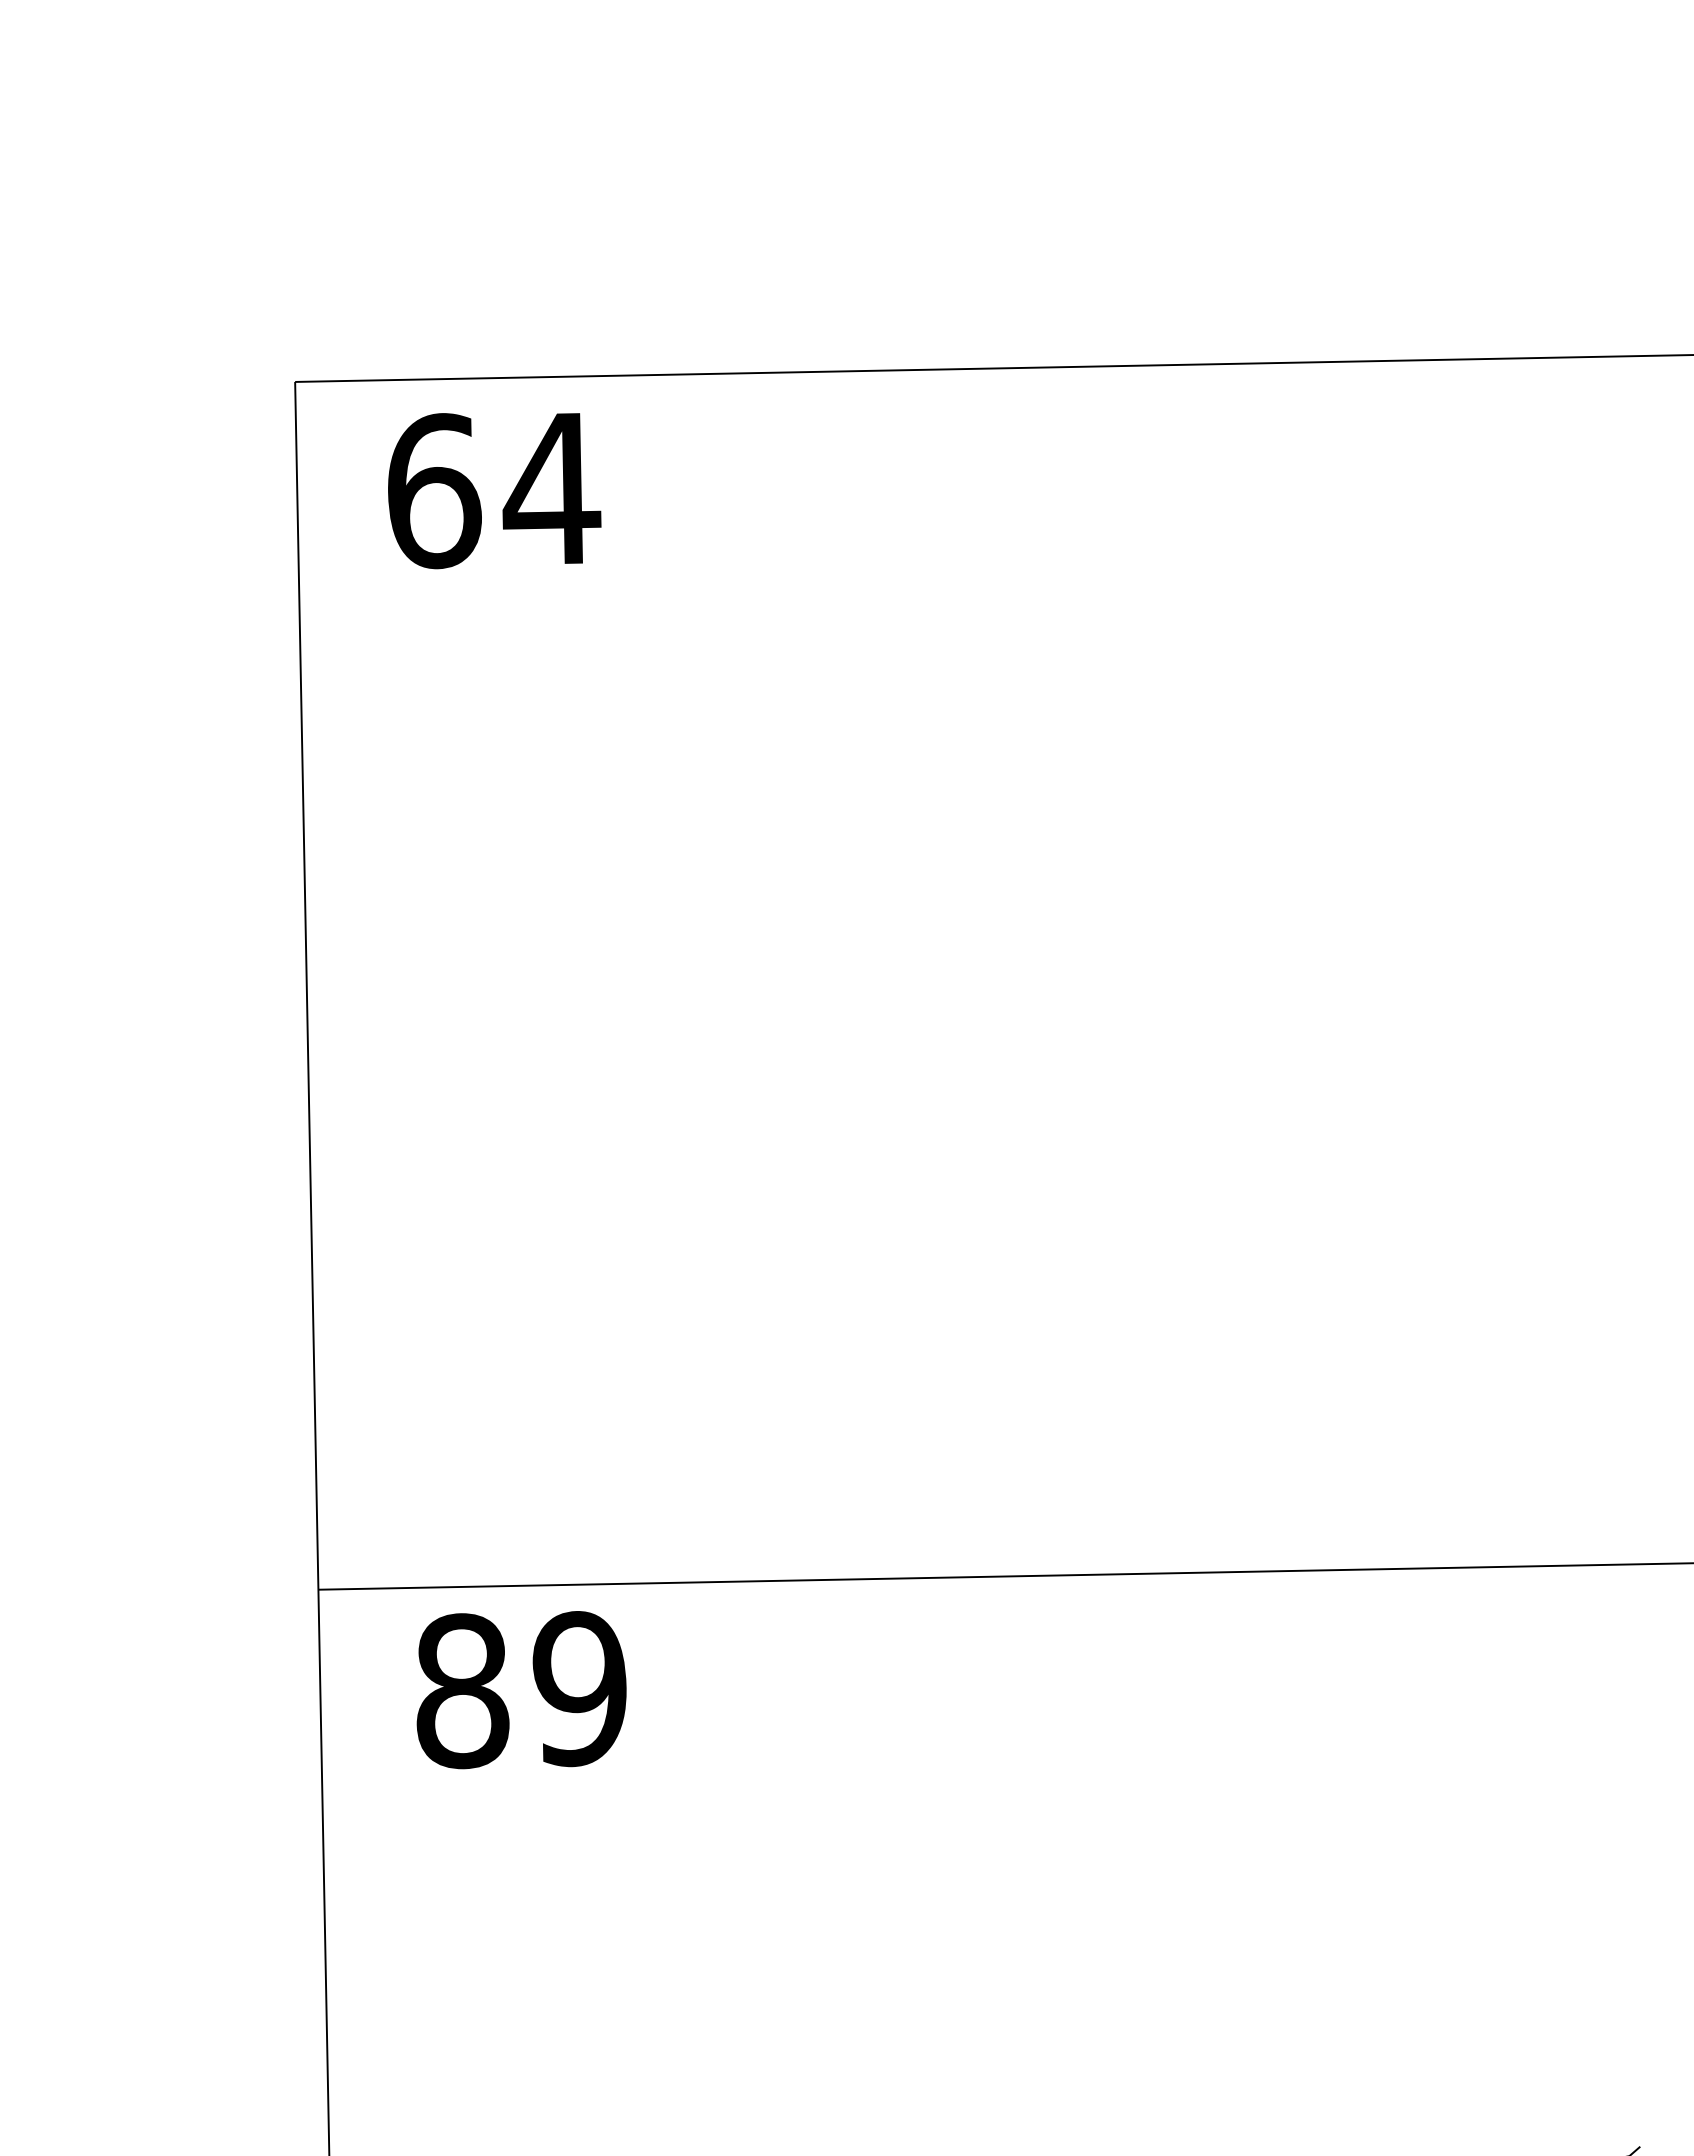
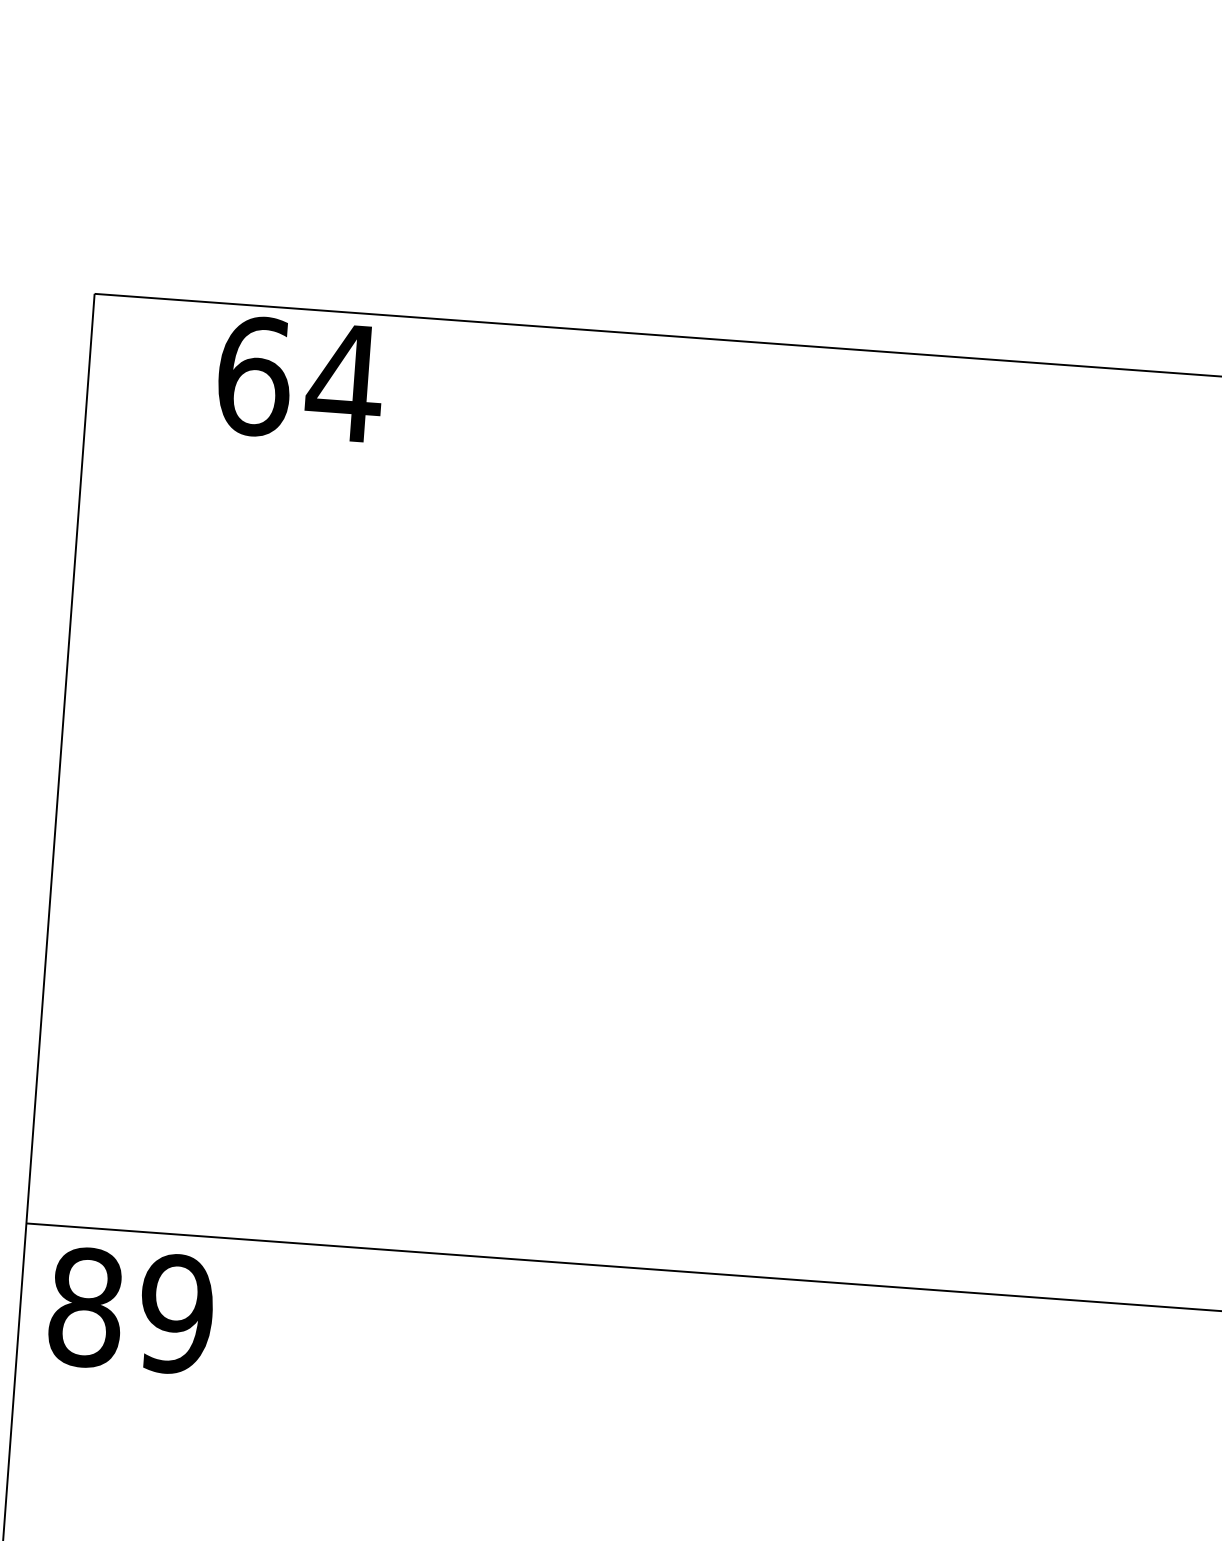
text: (494, 491) -> (300, 380), moved
text: (521, 1690) -> (131, 1311), moved

